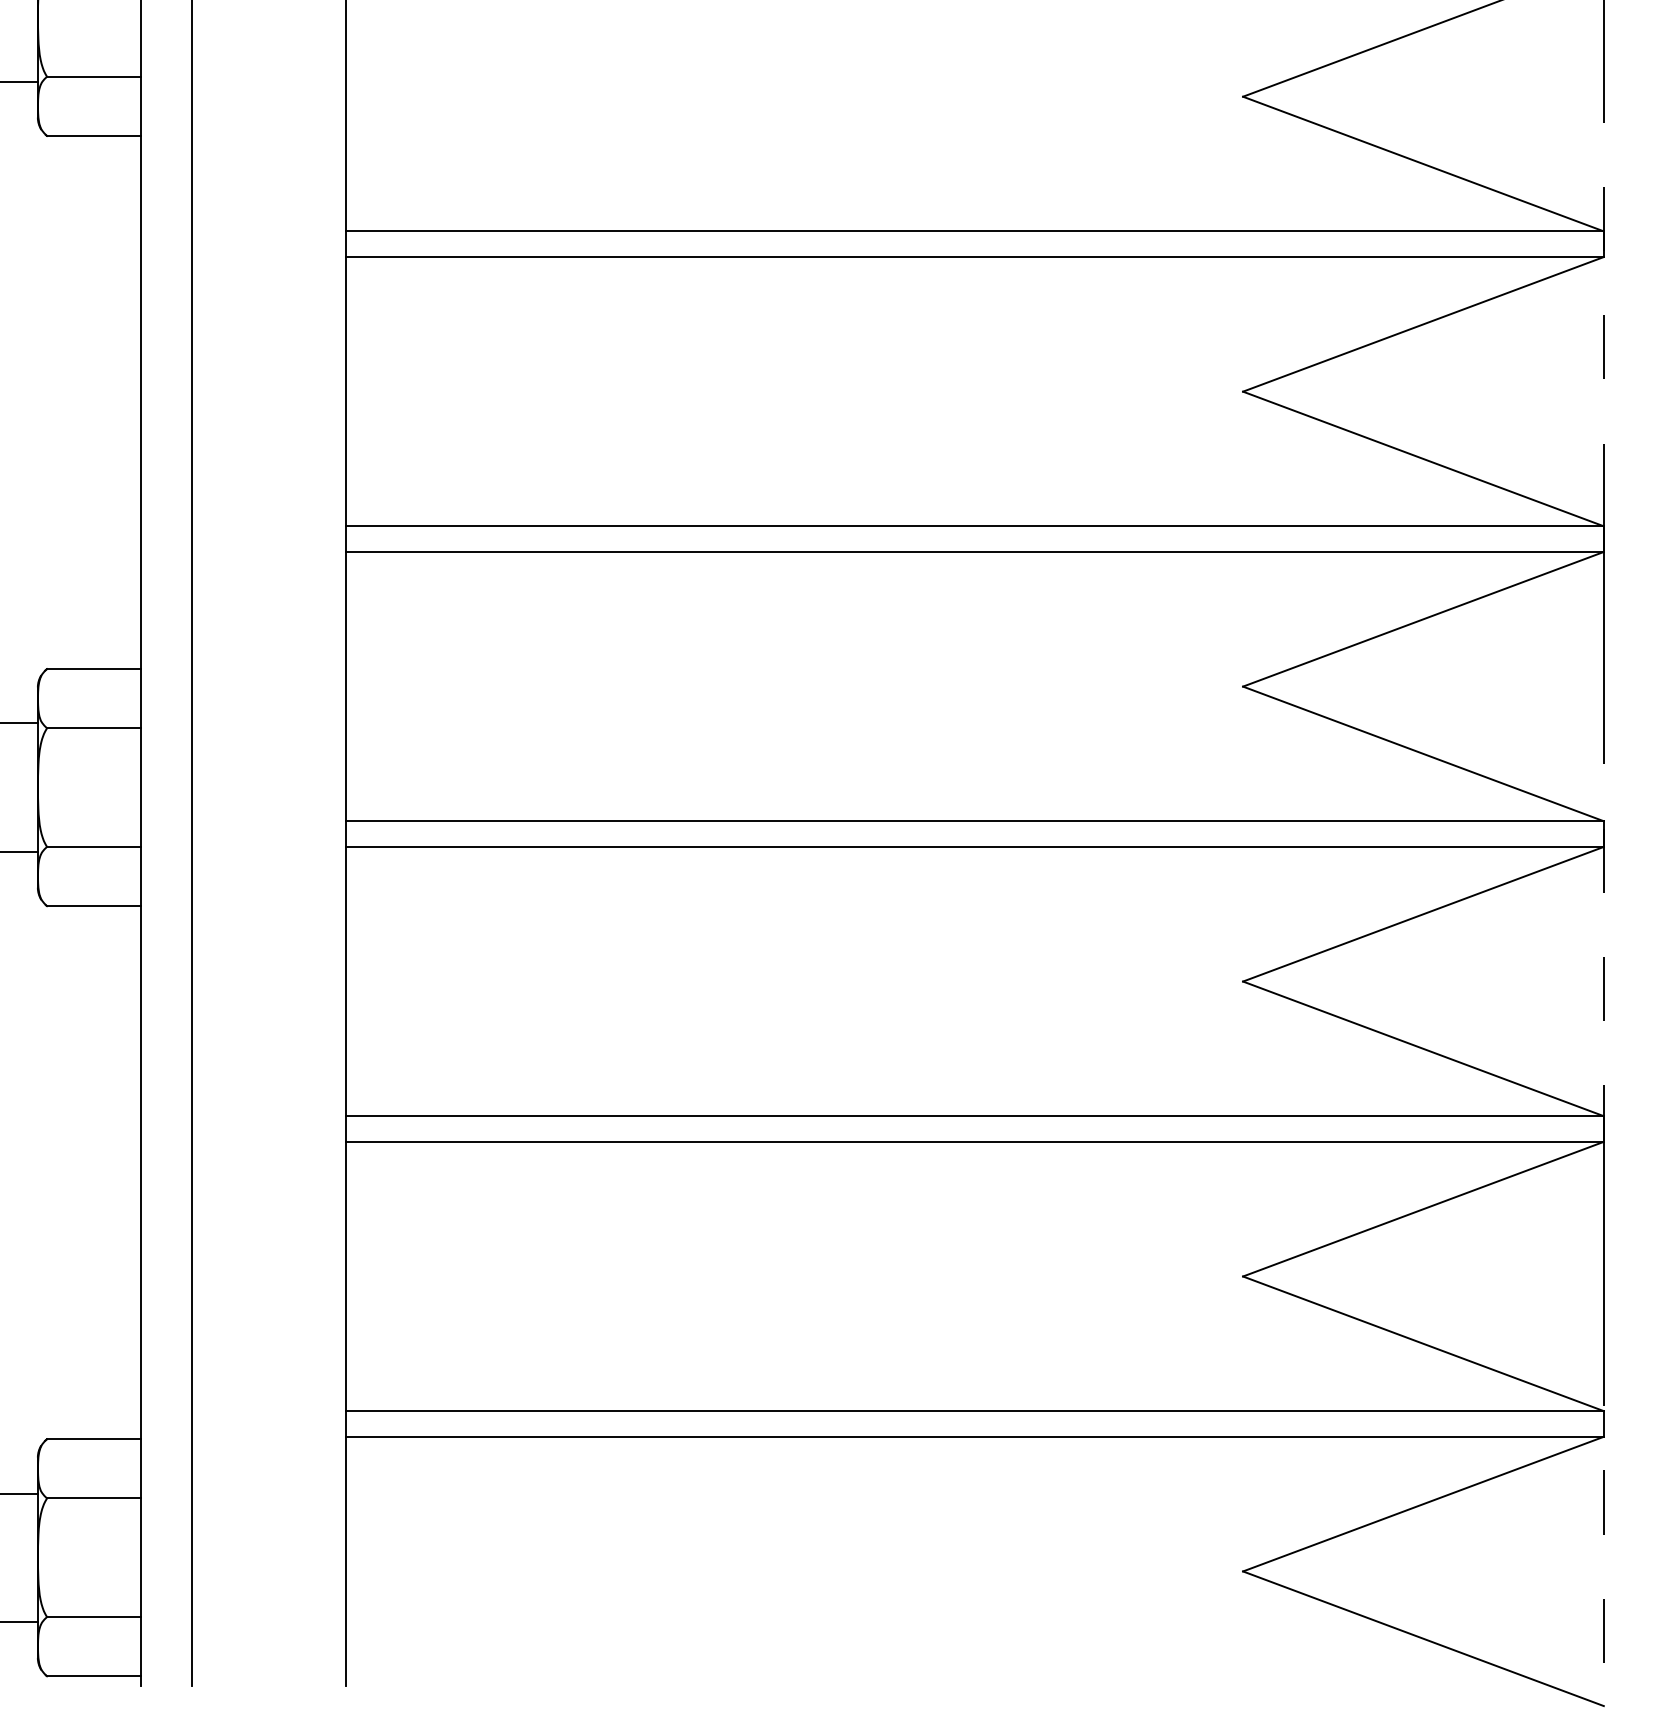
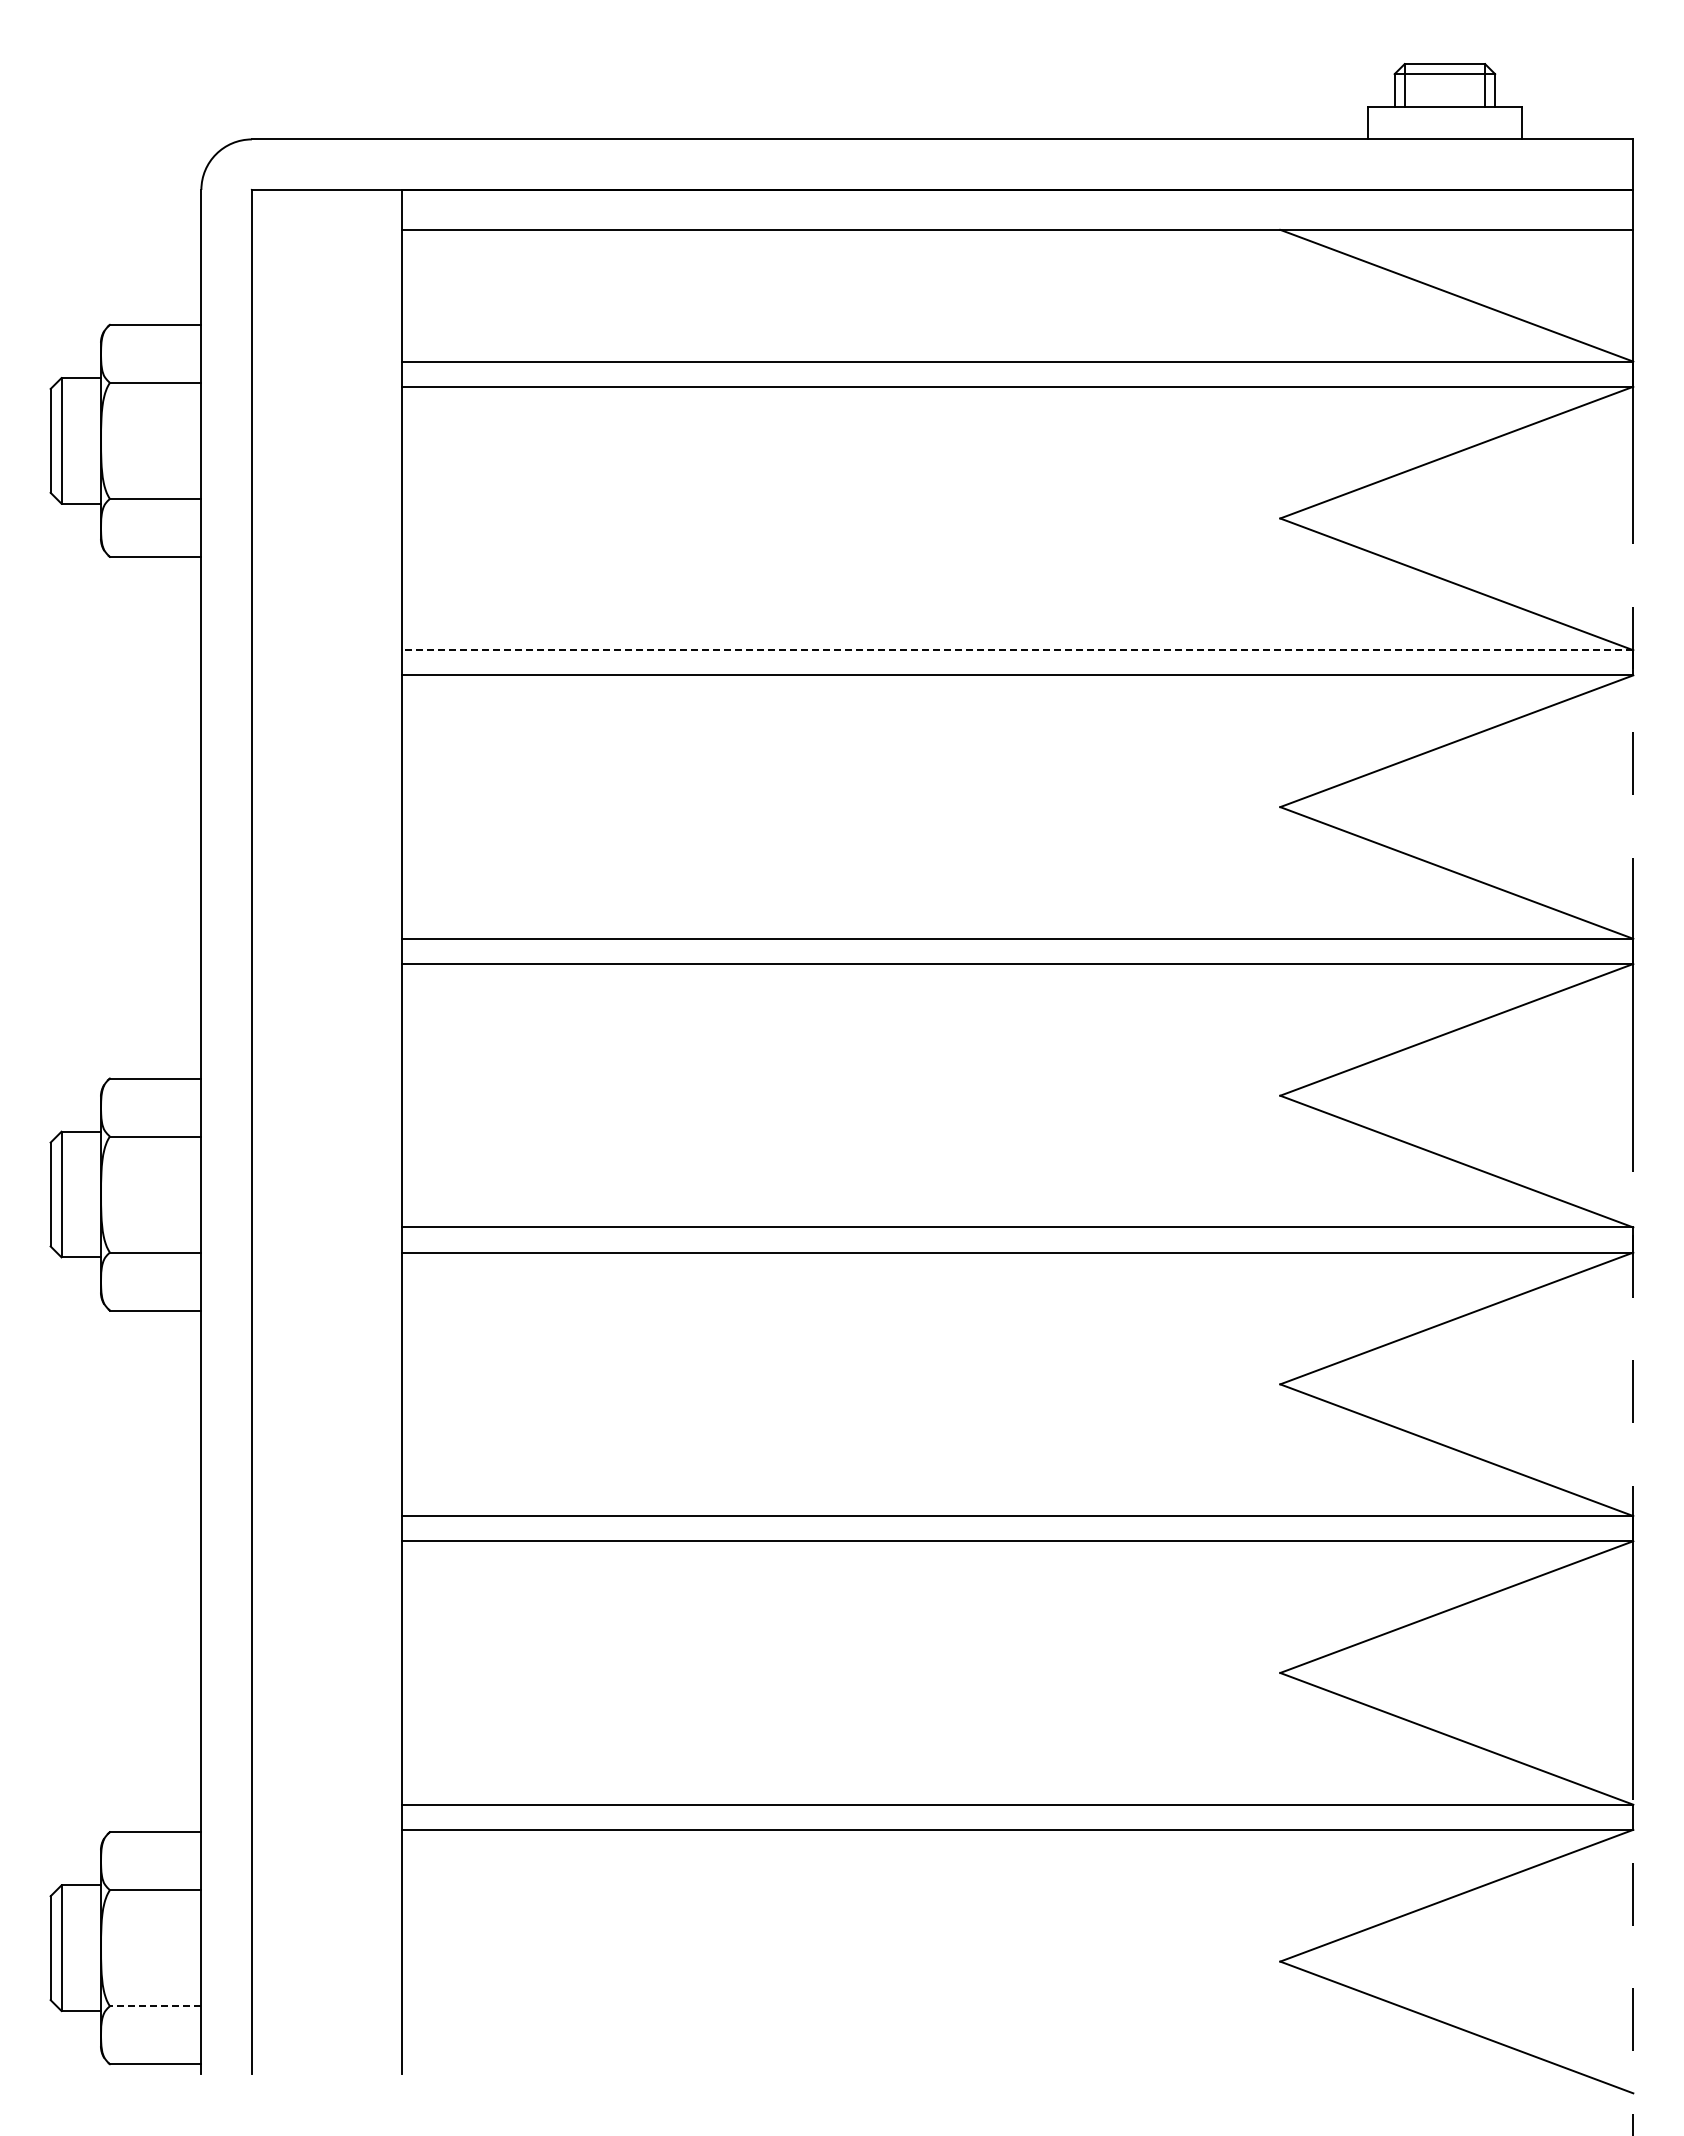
line: (974, 231) -> (1017, 650), solid -> dashed
line: (93, 1617) -> (155, 2006), solid -> dashed

